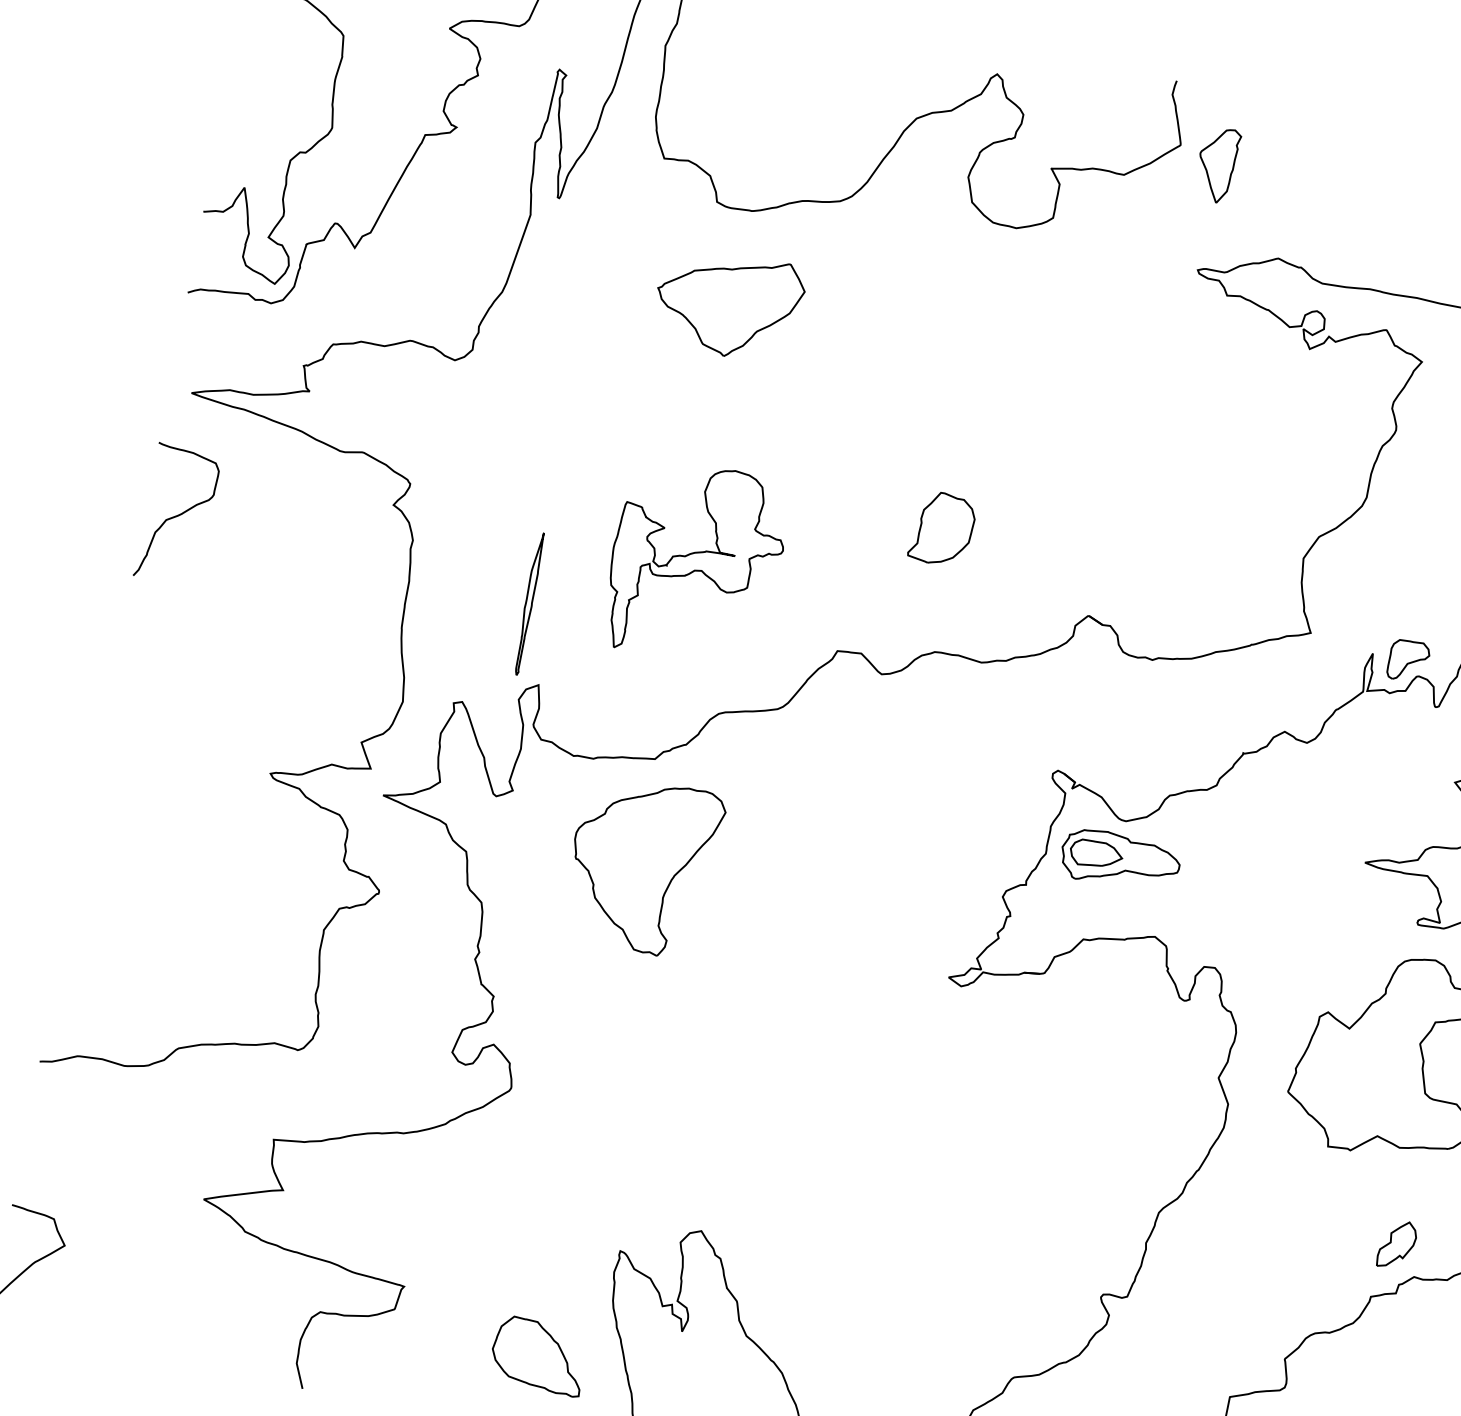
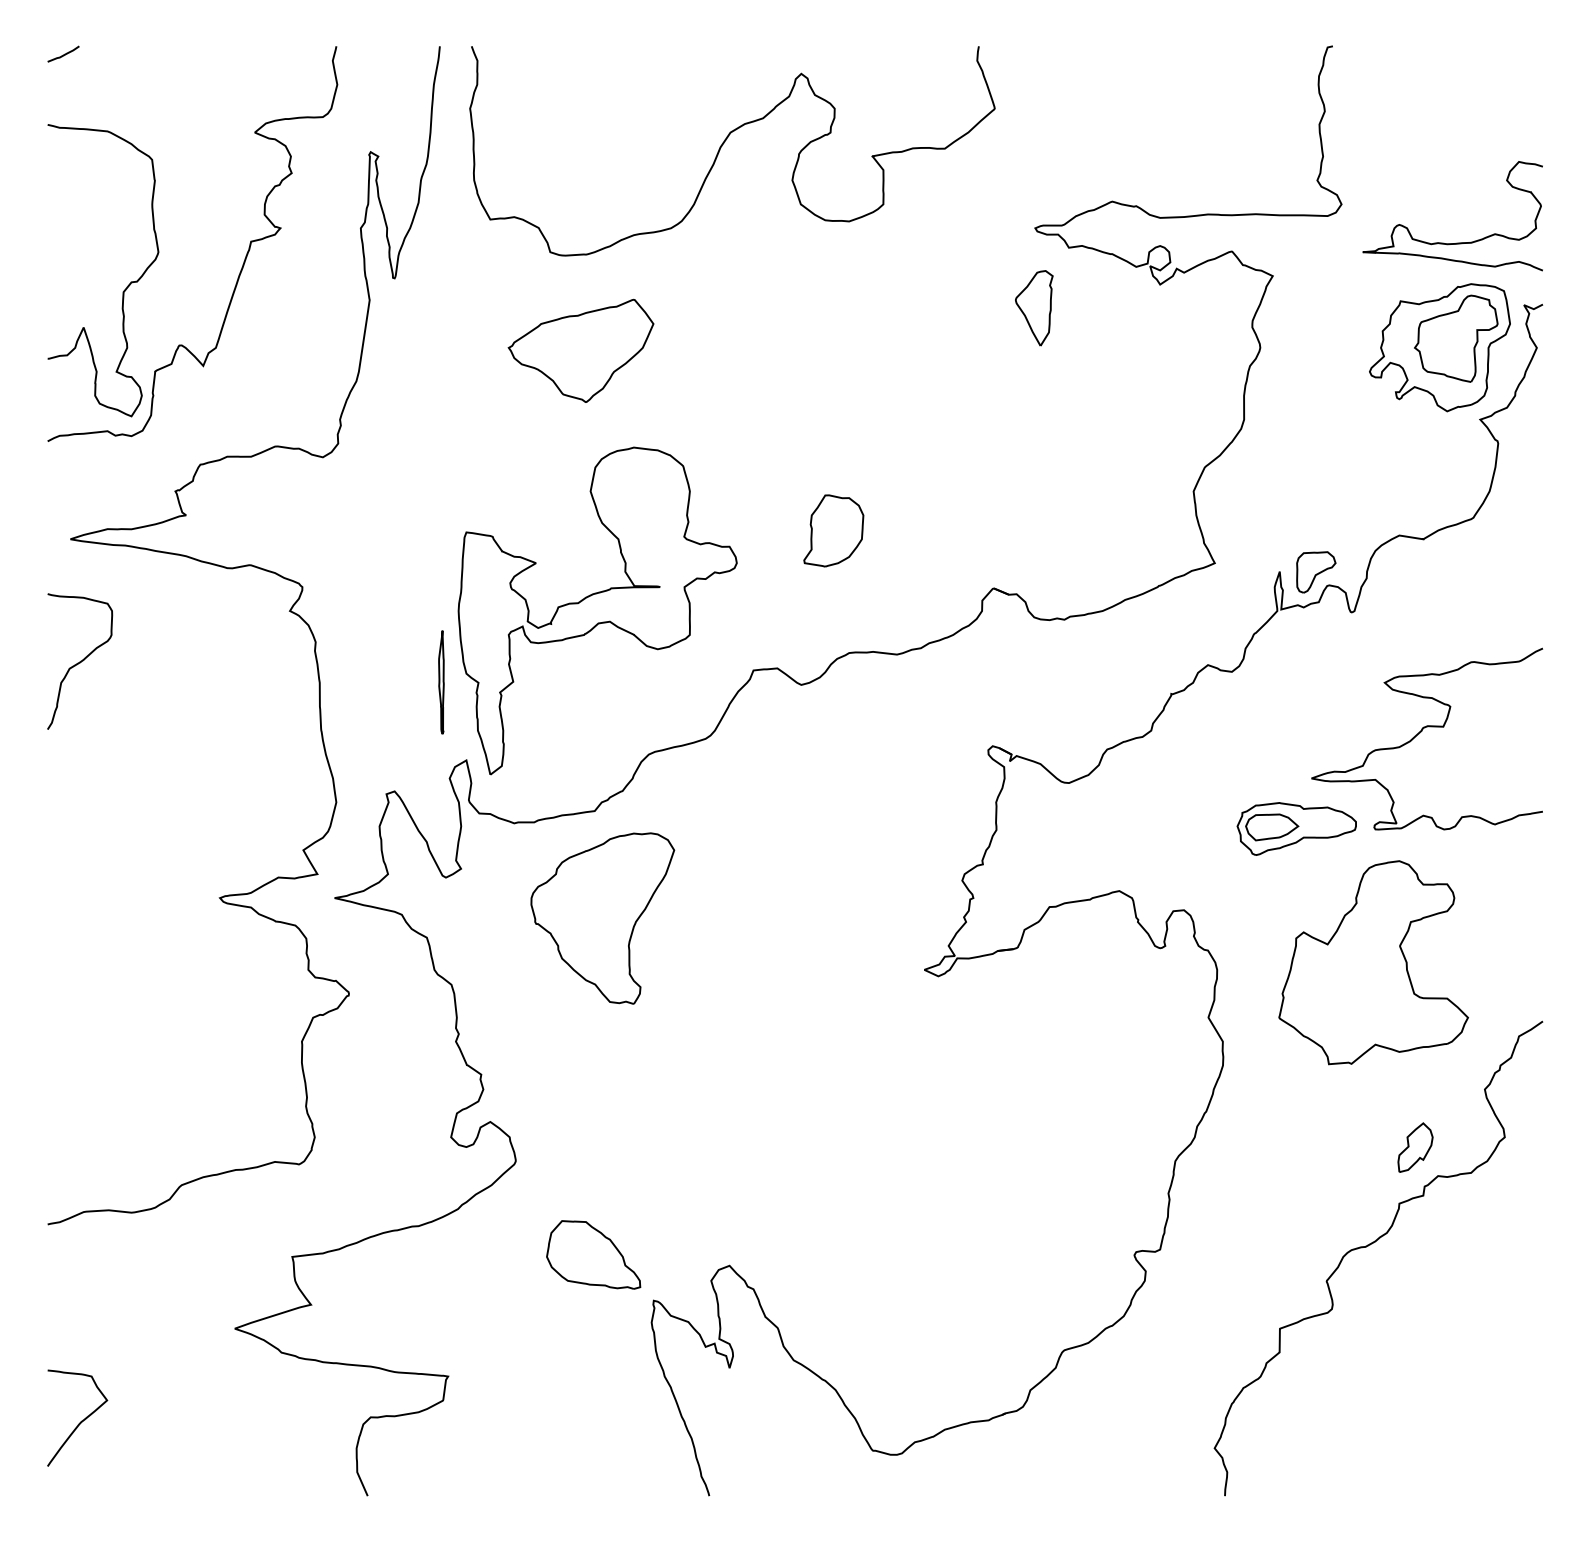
part: (1217, 165) -> (1034, 308), moved
part: (695, 562) -> (597, 610), size x1.67
part: (528, 603) -> (441, 682), size x0.71
part: (1120, 860) -> (1296, 828), moved
part: (538, 1355) -> (593, 1254), moved

